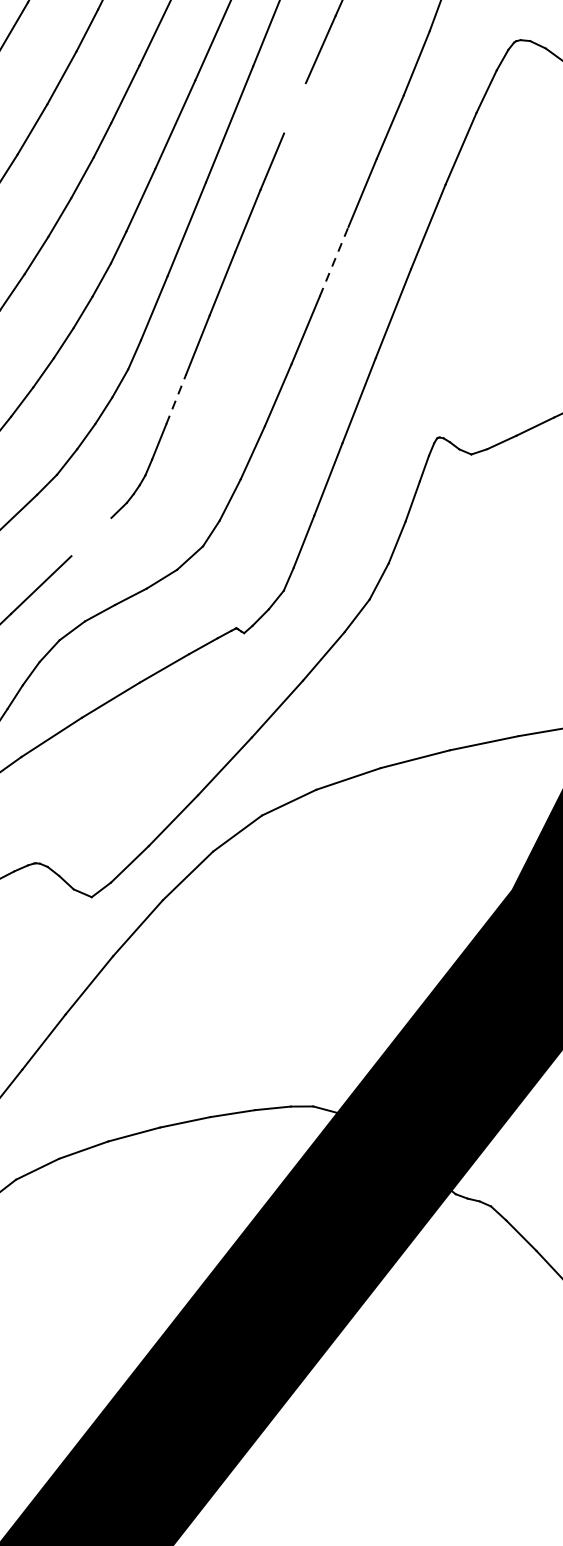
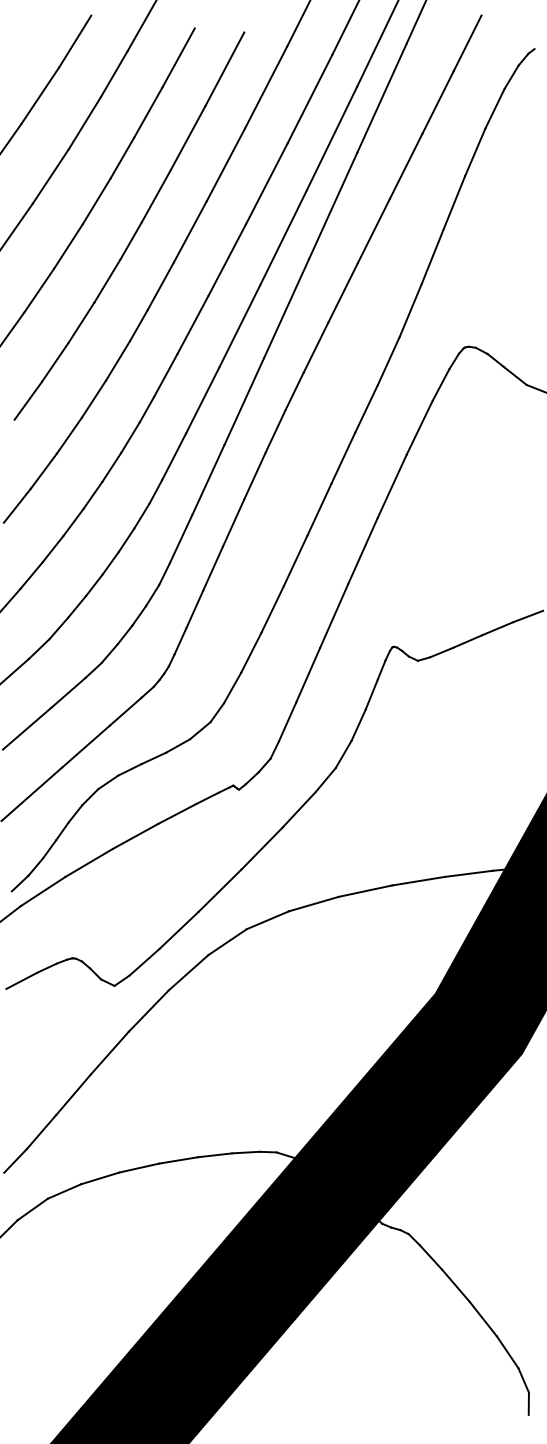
line: (294, 108) -> (294, 391), added
line: (334, 261) -> (319, 509), dashed -> solid
line: (177, 399) -> (195, 609), dashed -> solid
line: (91, 536) -> (125, 711), added

